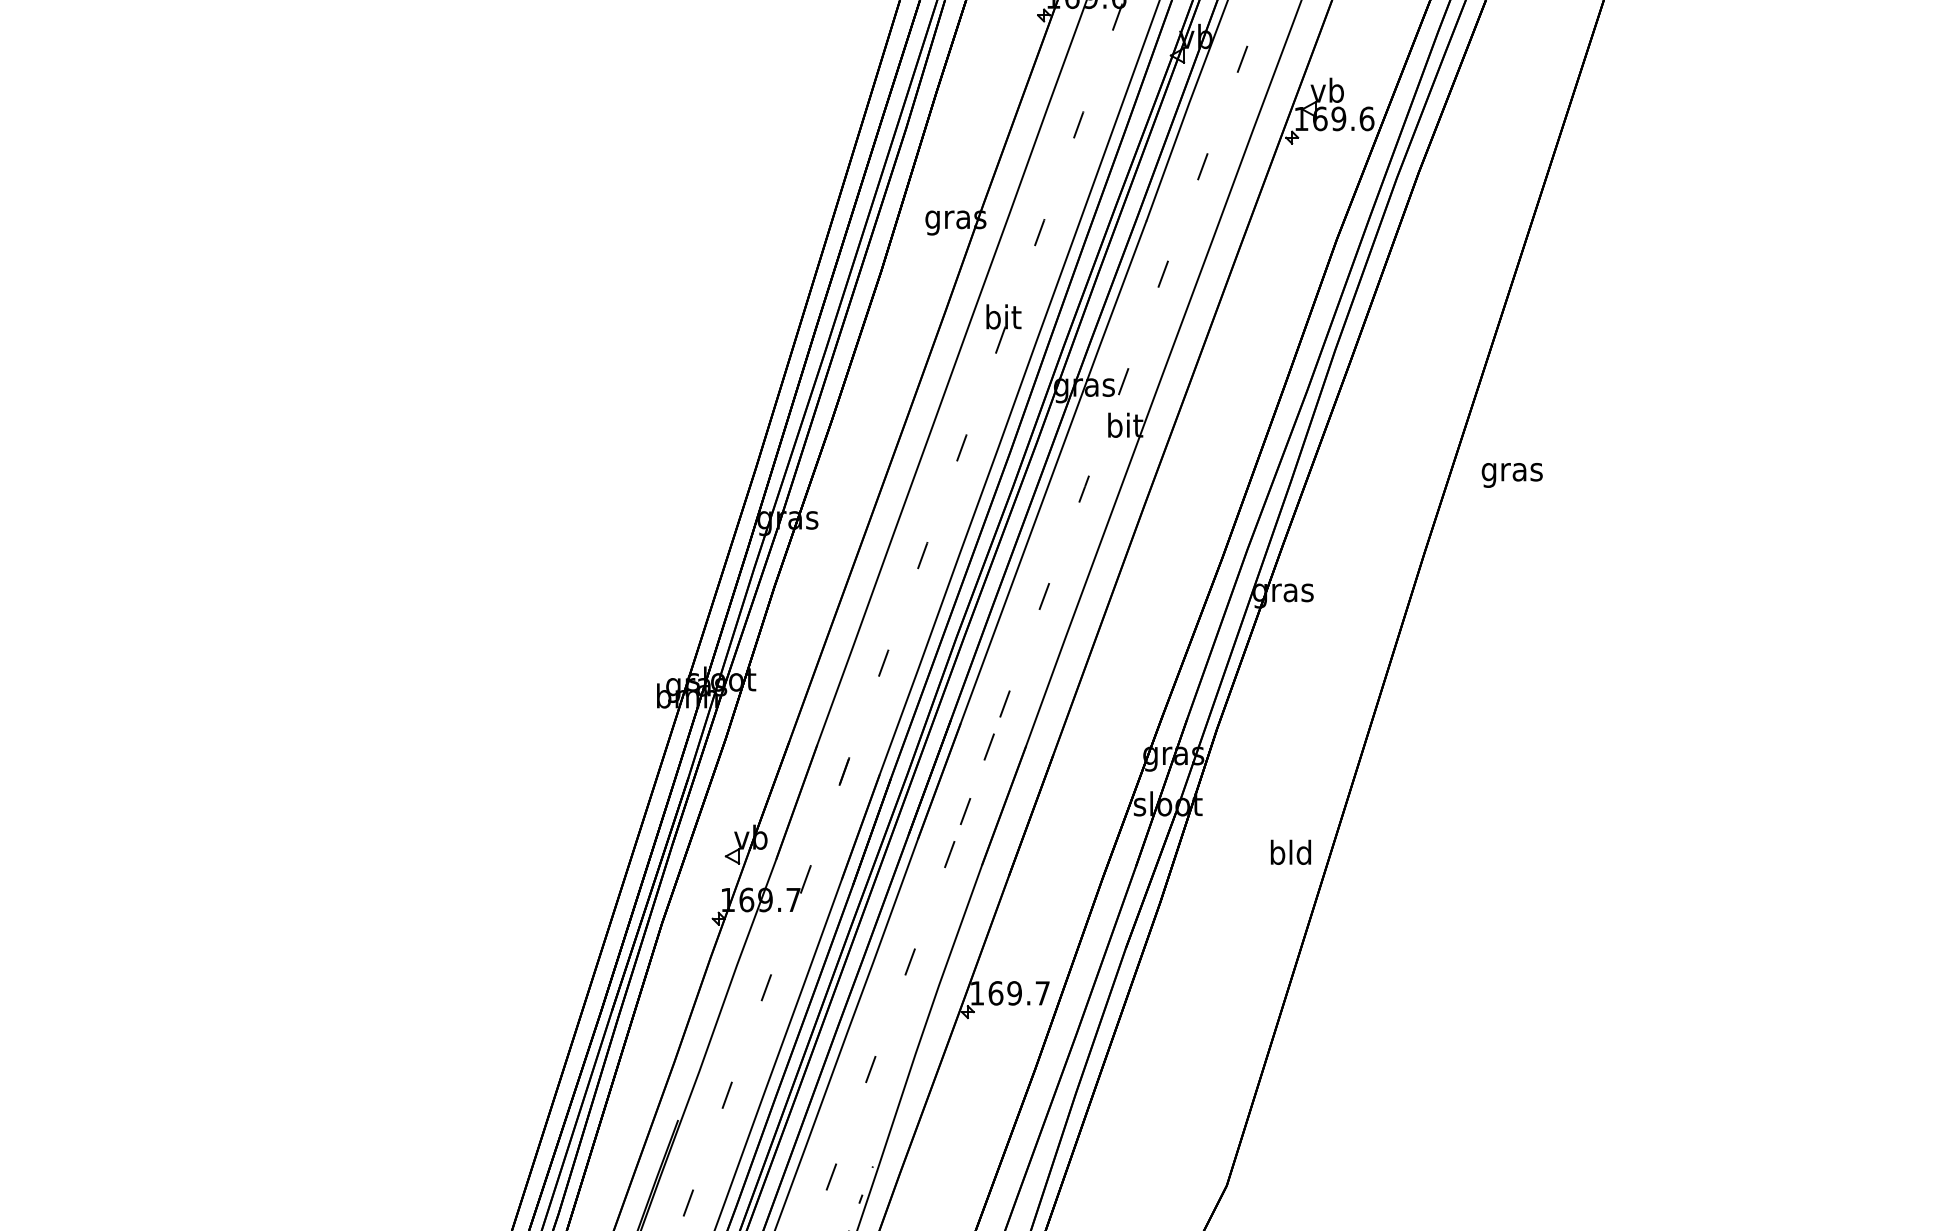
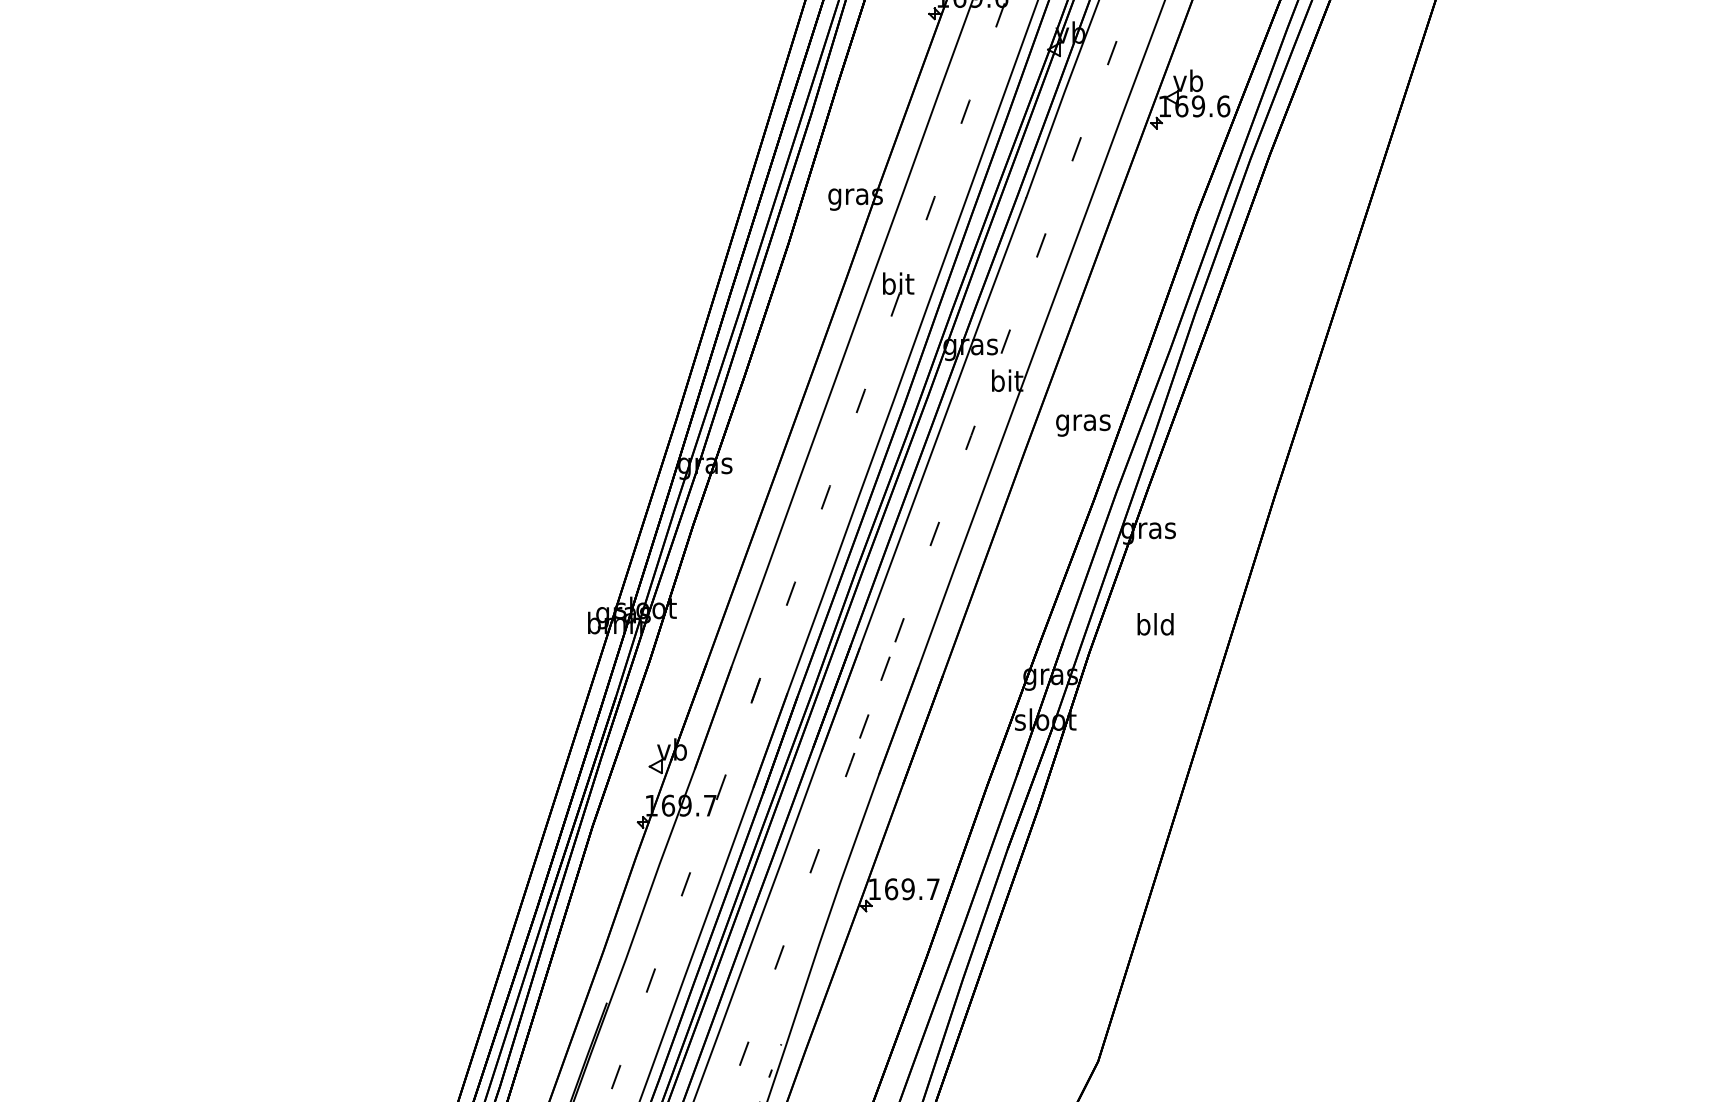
text: (1511, 475) -> (1082, 425), moved
text: (1290, 851) -> (1155, 623), moved

